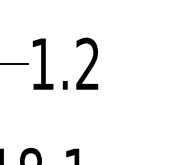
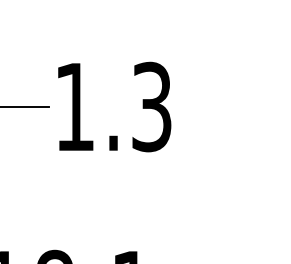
text: (87, 63) -> (151, 105), 1.2 -> 1.3

